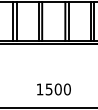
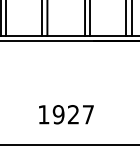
text: (57, 89) -> (72, 114), 1500 -> 1927

